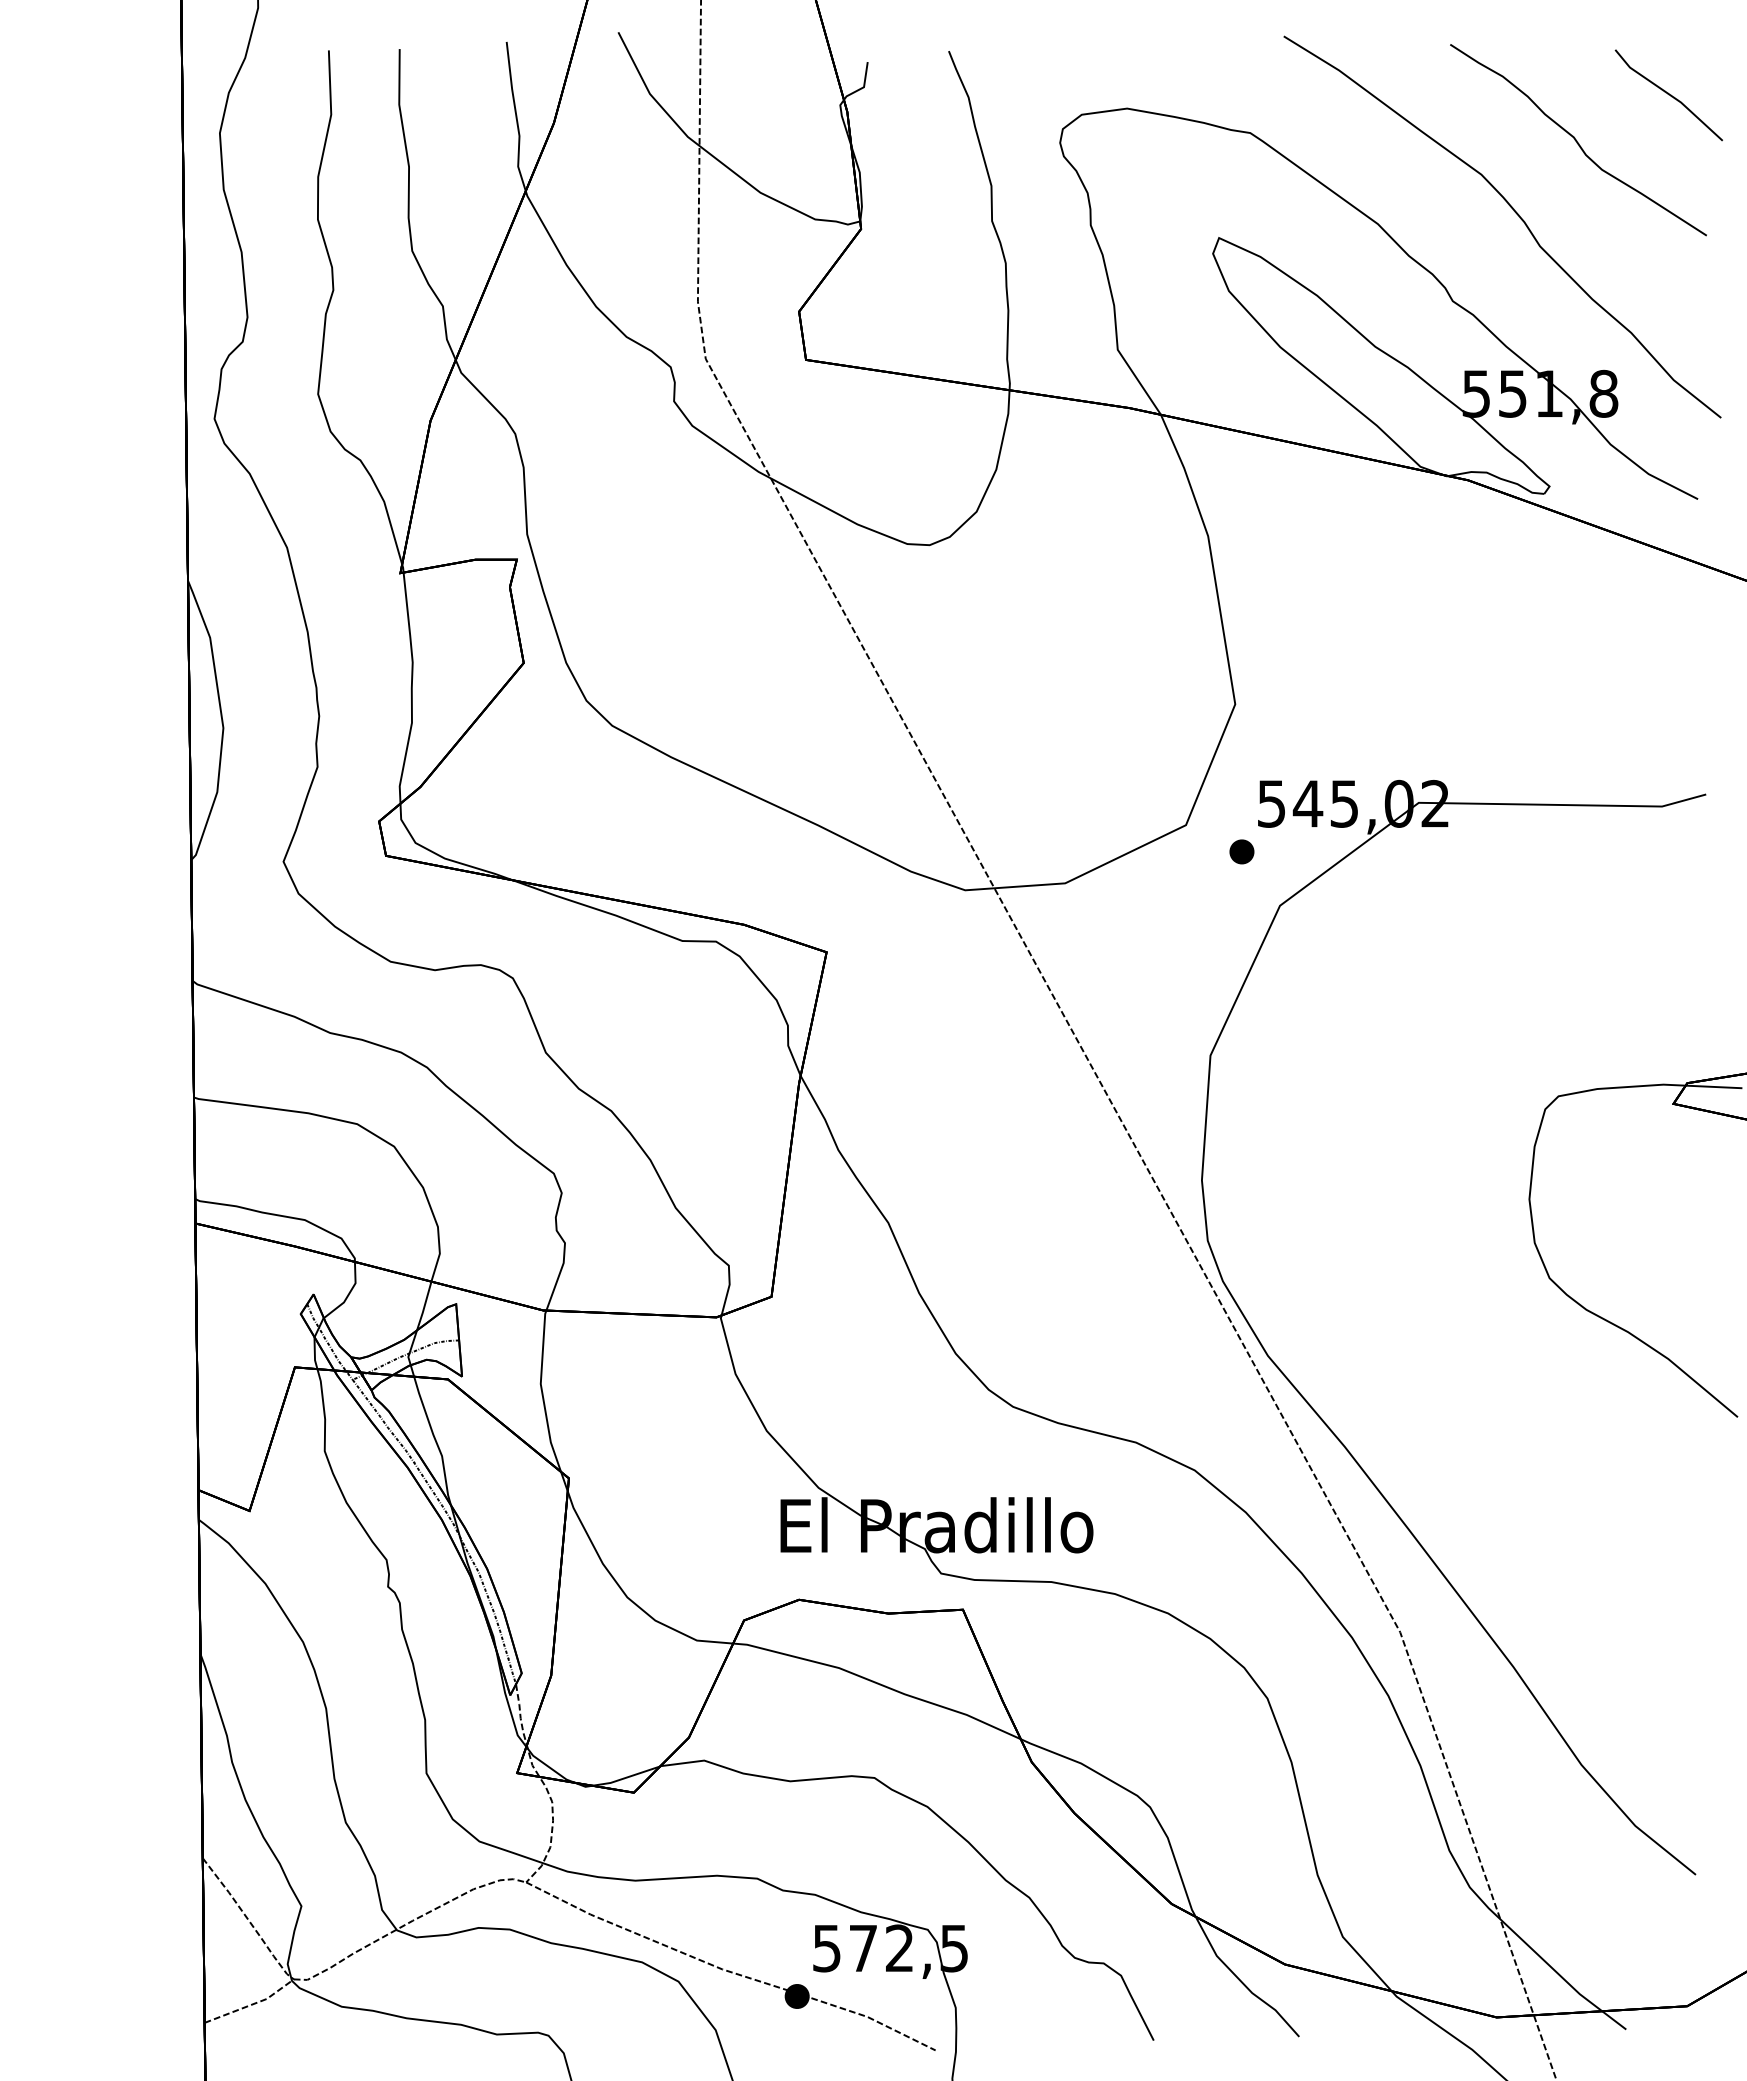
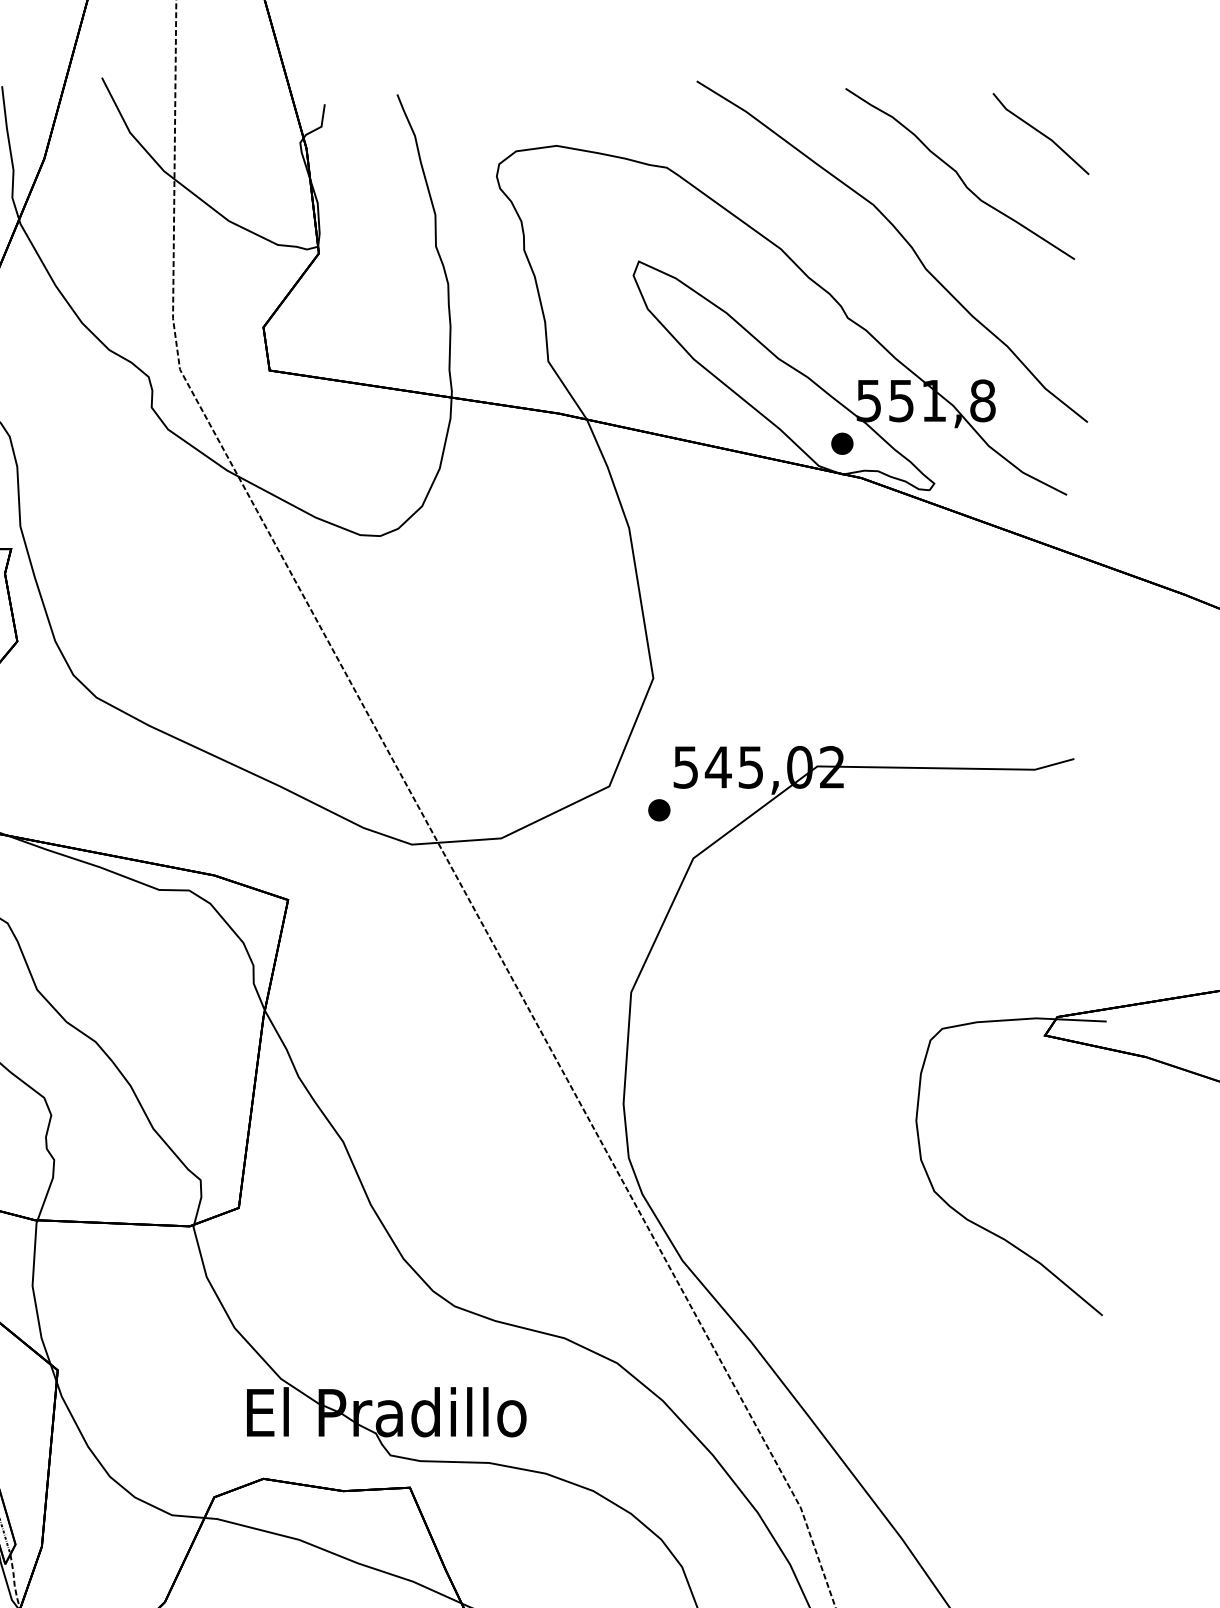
part: (1446, 441) -> (842, 443), added

